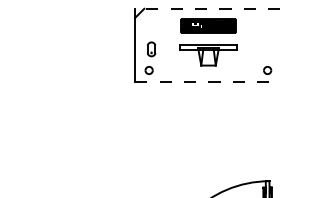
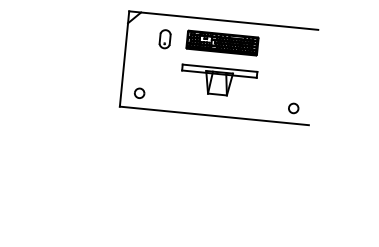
line: (207, 8) -> (223, 20), dashed -> solid
part: (151, 49) -> (165, 39), moved
line: (207, 82) -> (213, 116), dashed -> solid

